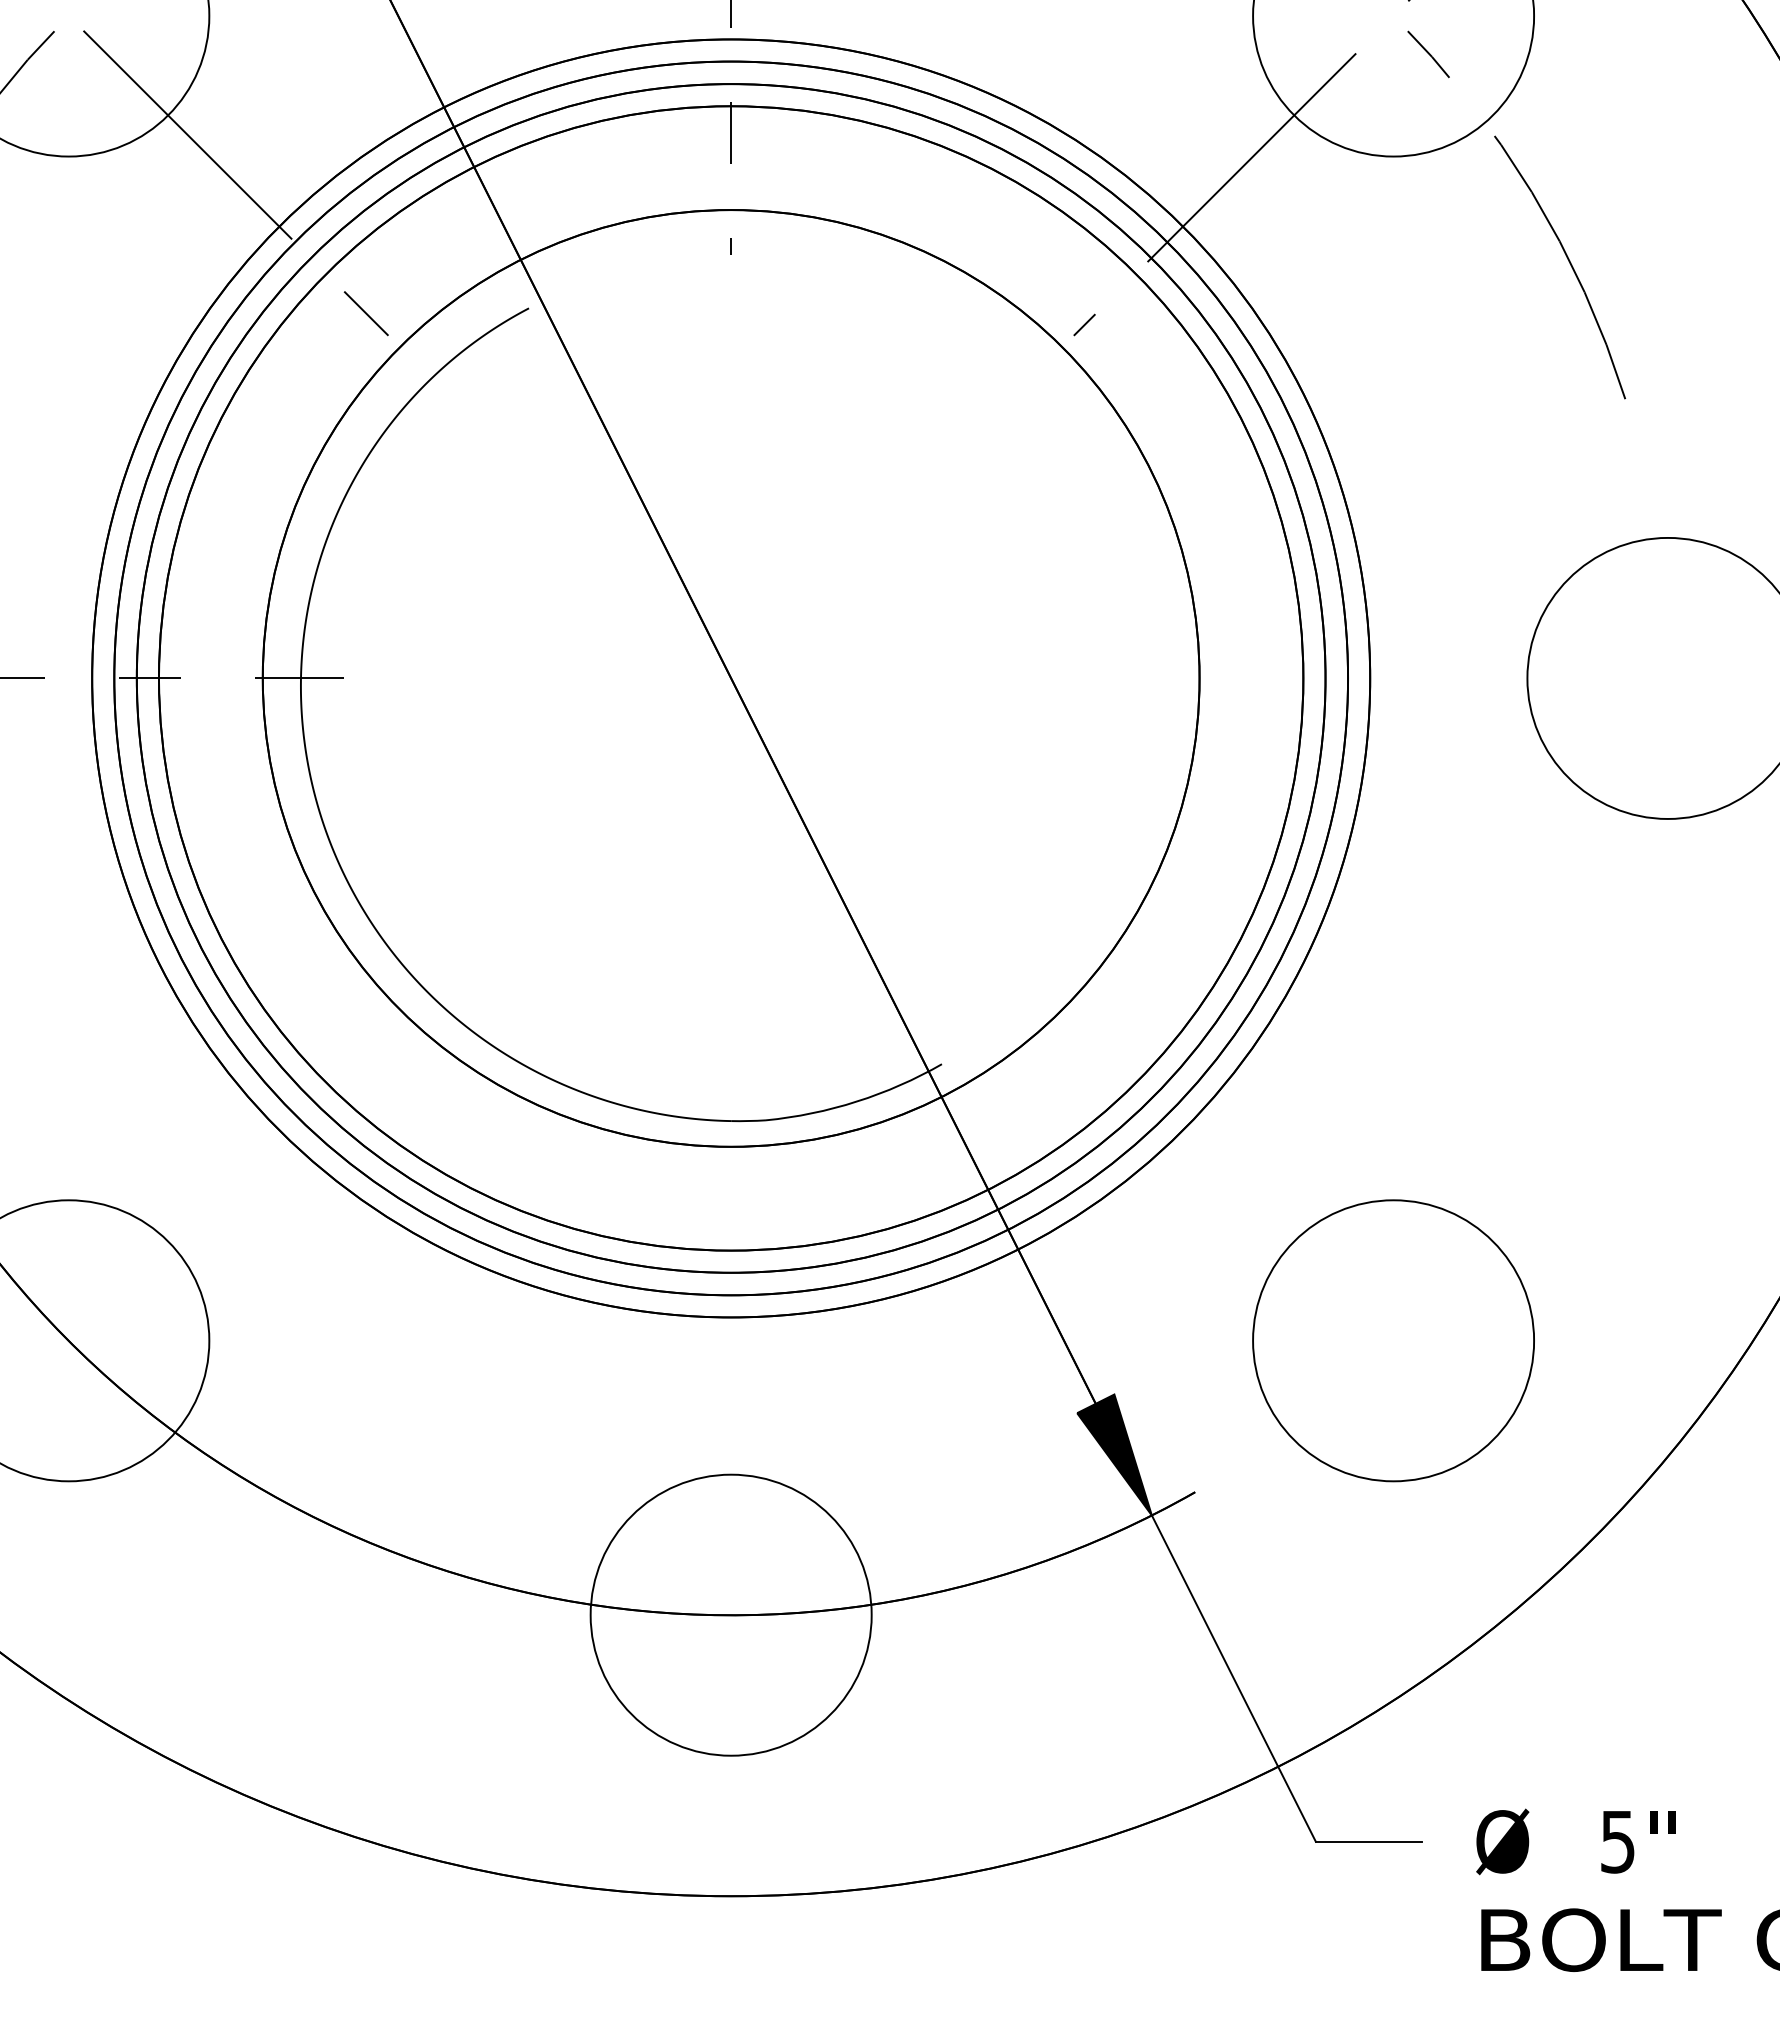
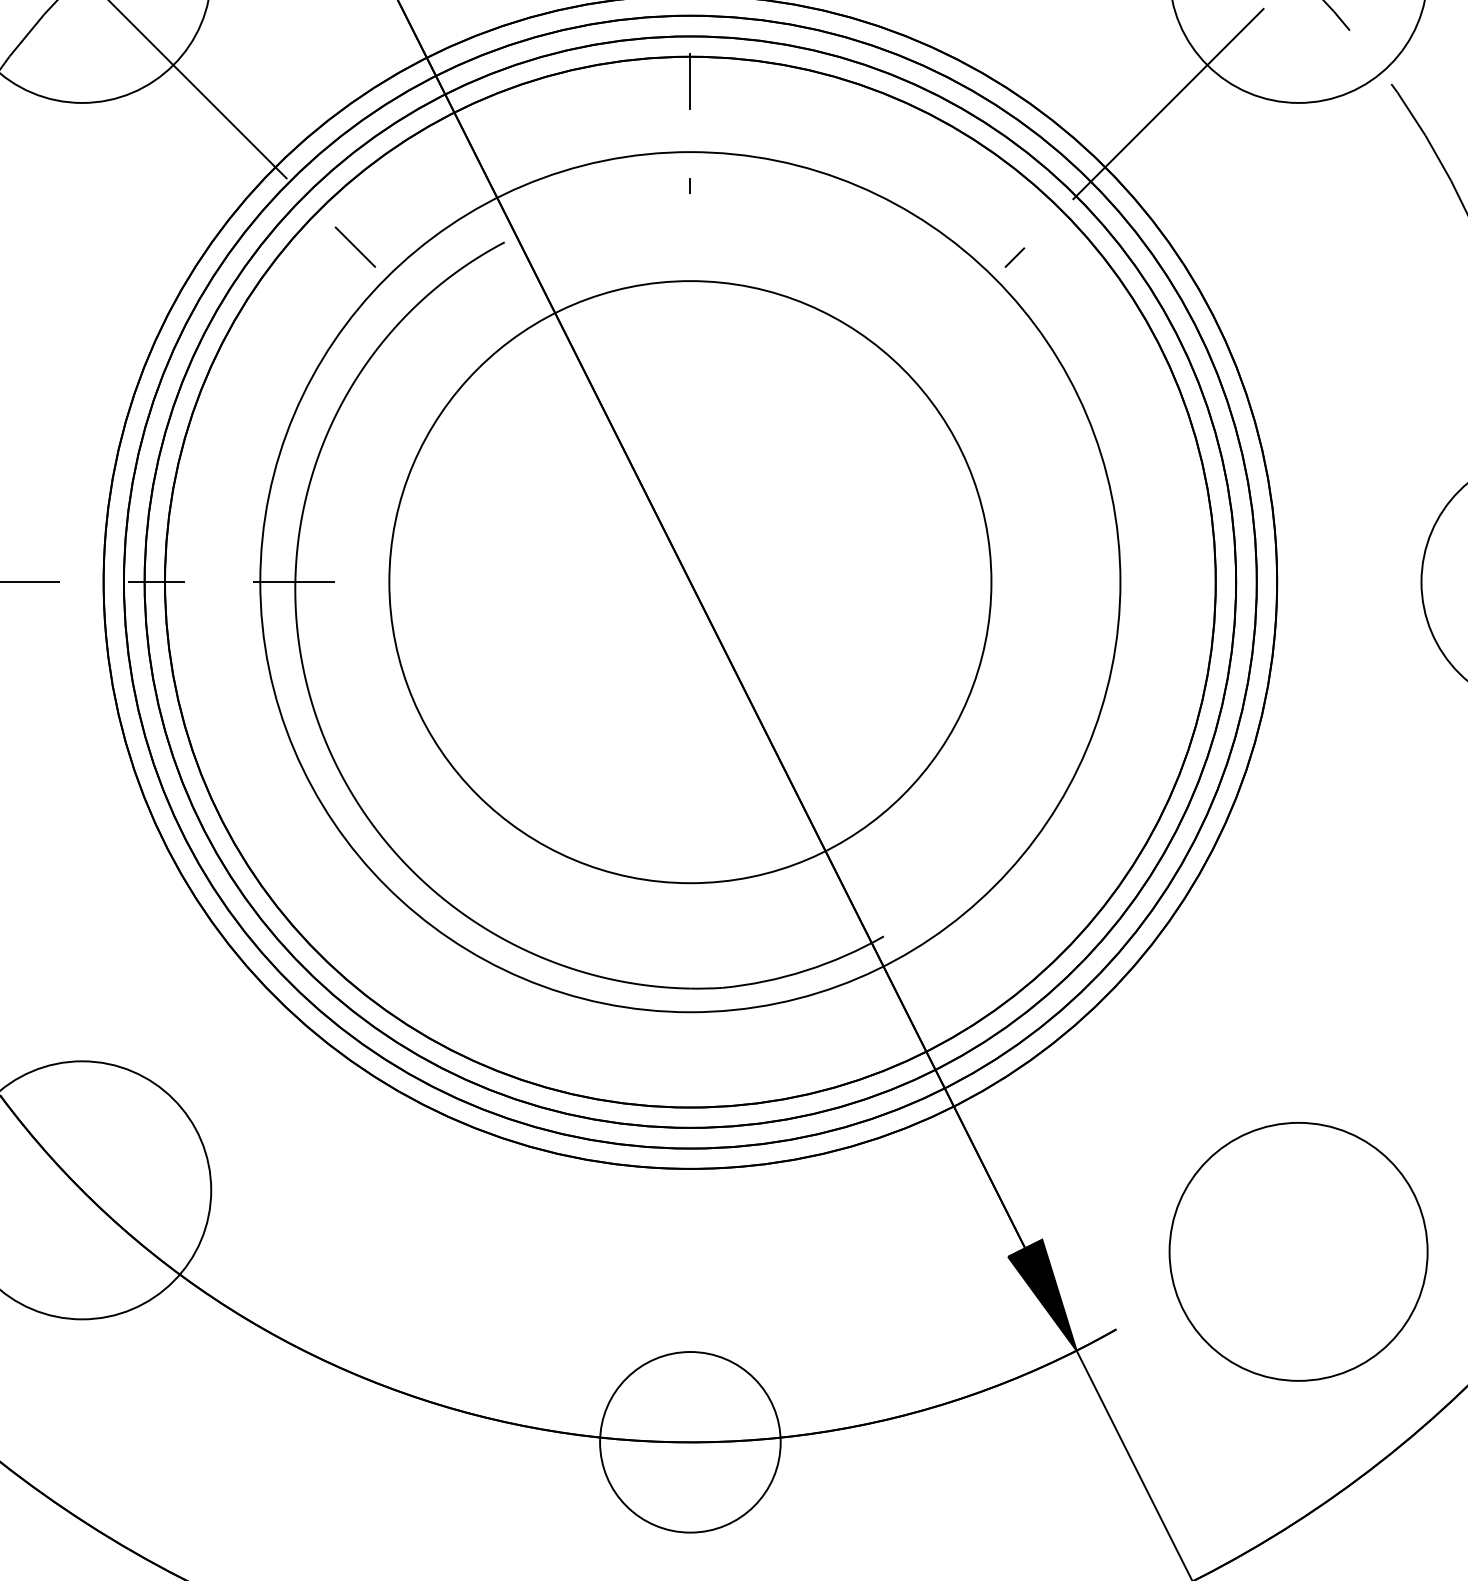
circle: (730, 678) -> (689, 582), size x0.7
circle: (1393, 1340) -> (1298, 1251), moved
circle: (730, 1614) -> (689, 1441), size x0.7

